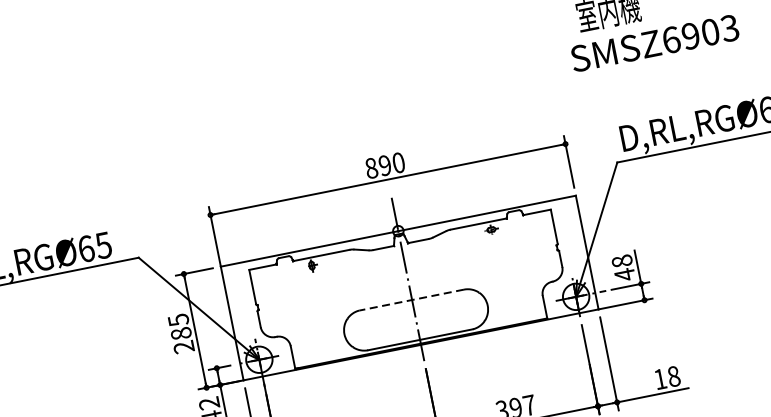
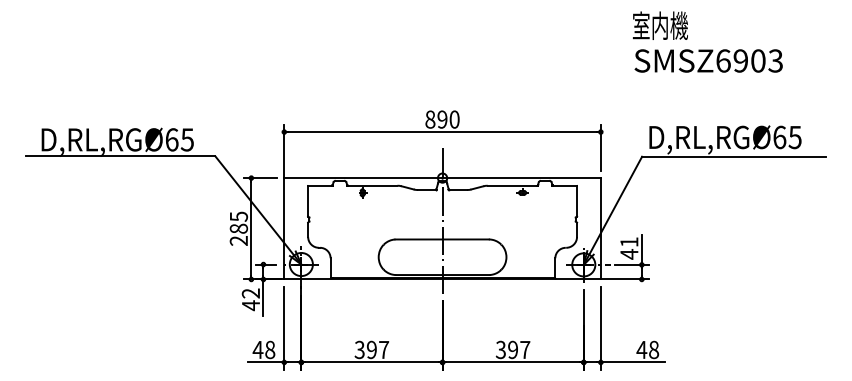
text: (654, 42) -> (708, 60), moved
text: (622, 261) -> (629, 242), 48 -> 41
line: (412, 300) -> (442, 239), dashed -> solid
text: (659, 378) -> (641, 349), 18 -> 48

